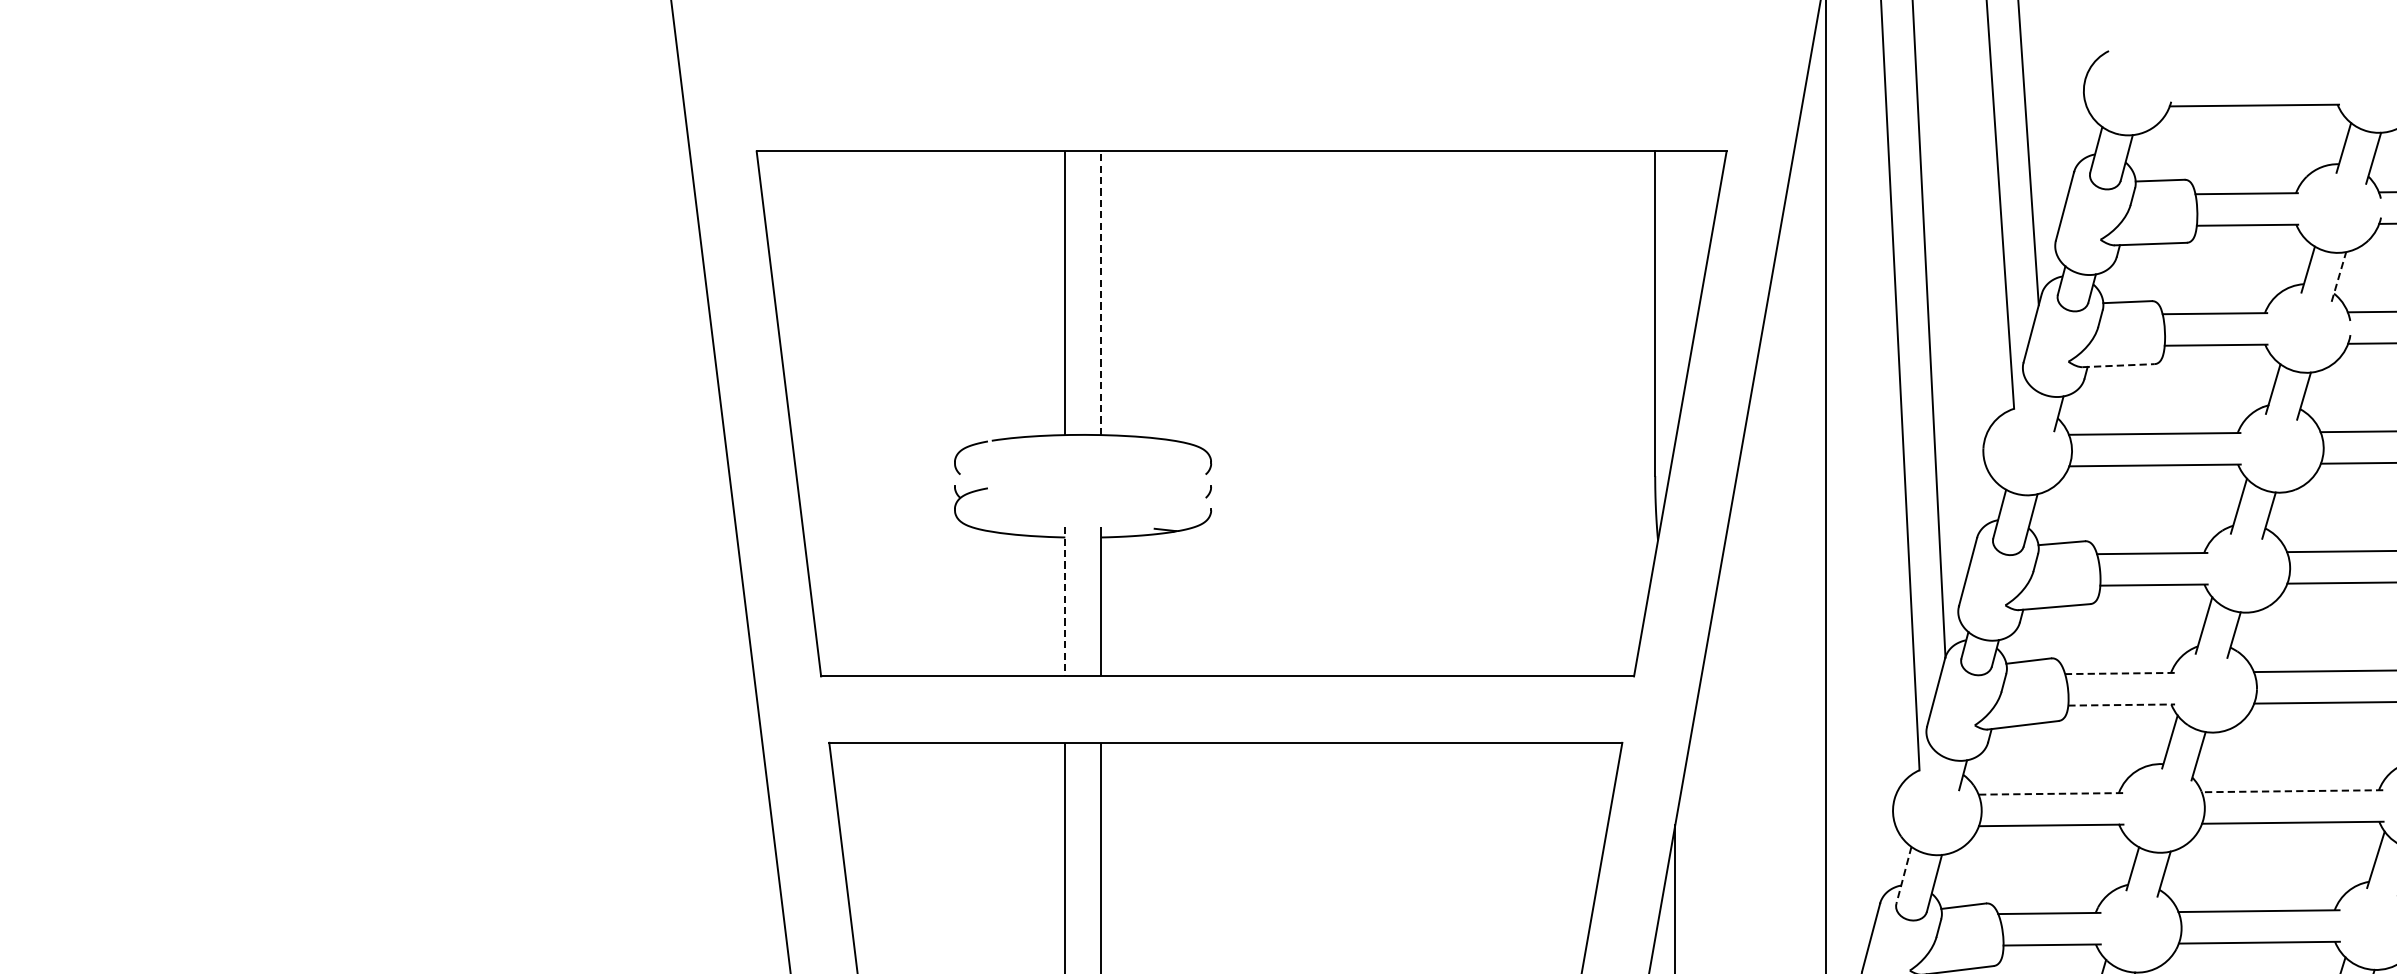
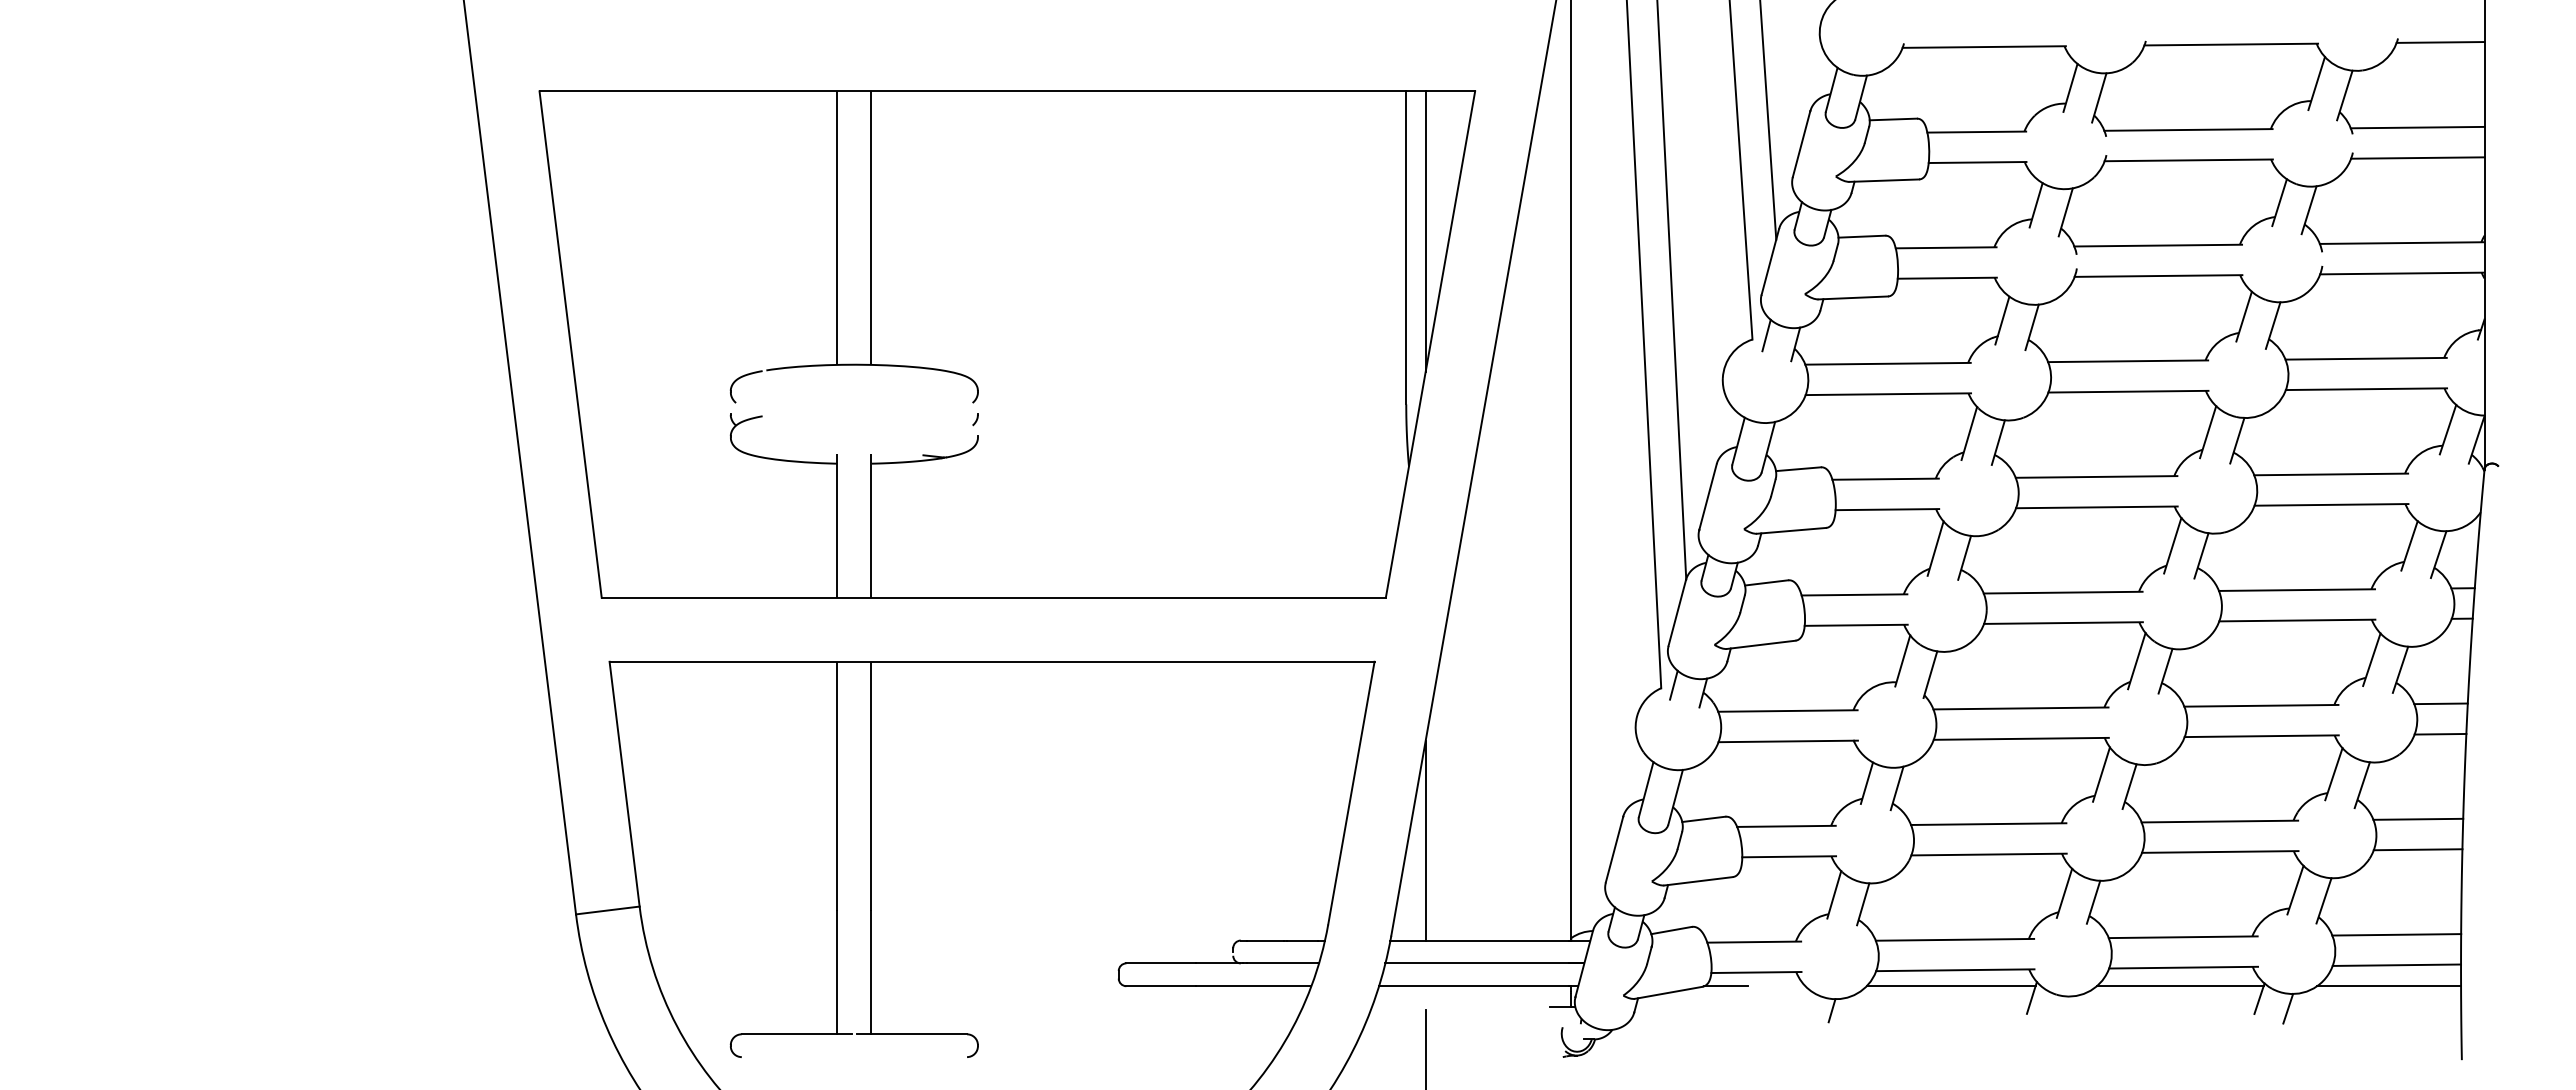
line: (2338, 276) -> (2065, 211), dashed -> solid
line: (1100, 293) -> (871, 228), dashed -> solid
line: (1675, 296) -> (1425, 231), added
line: (2118, 365) -> (1853, 297), dashed -> solid
line: (2028, 404) -> (1766, 335), added
line: (1065, 601) -> (837, 525), dashed -> solid
line: (2119, 673) -> (1854, 594), dashed -> solid
line: (2121, 705) -> (1856, 625), dashed -> solid
line: (1932, 766) -> (1673, 684), added
line: (2291, 791) -> (2020, 708), dashed -> solid
line: (2050, 794) -> (1787, 711), dashed -> solid
line: (1904, 876) -> (1646, 790), dashed -> solid

